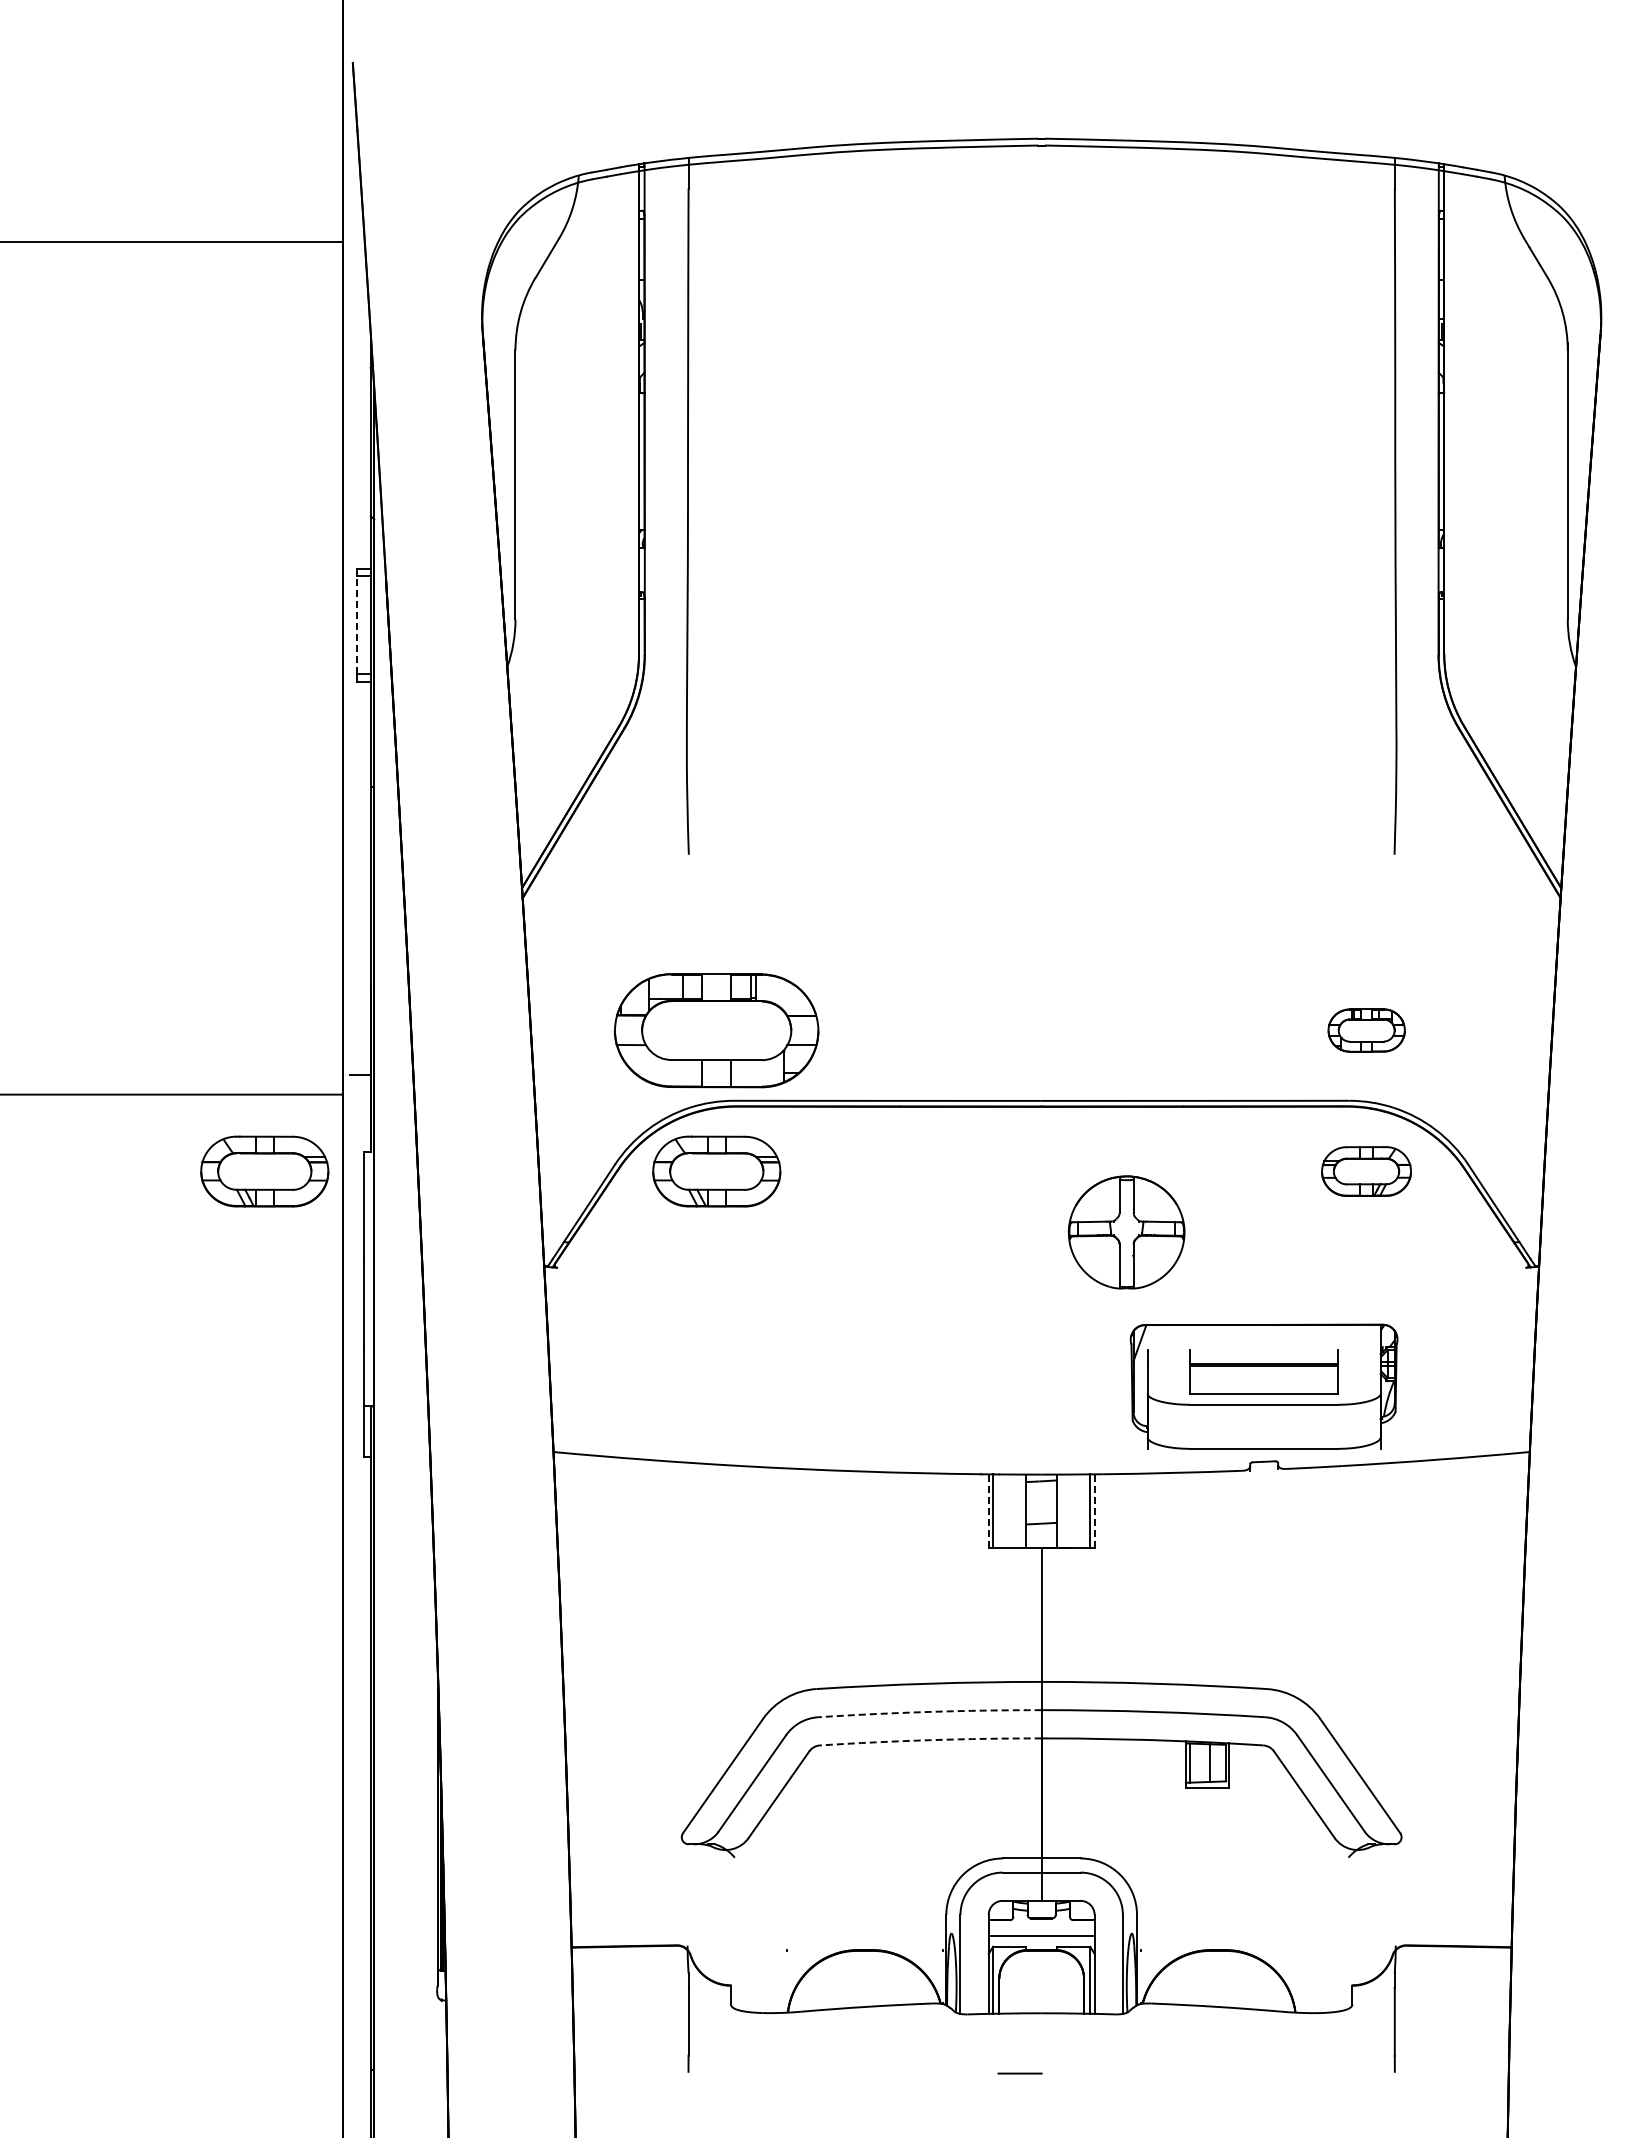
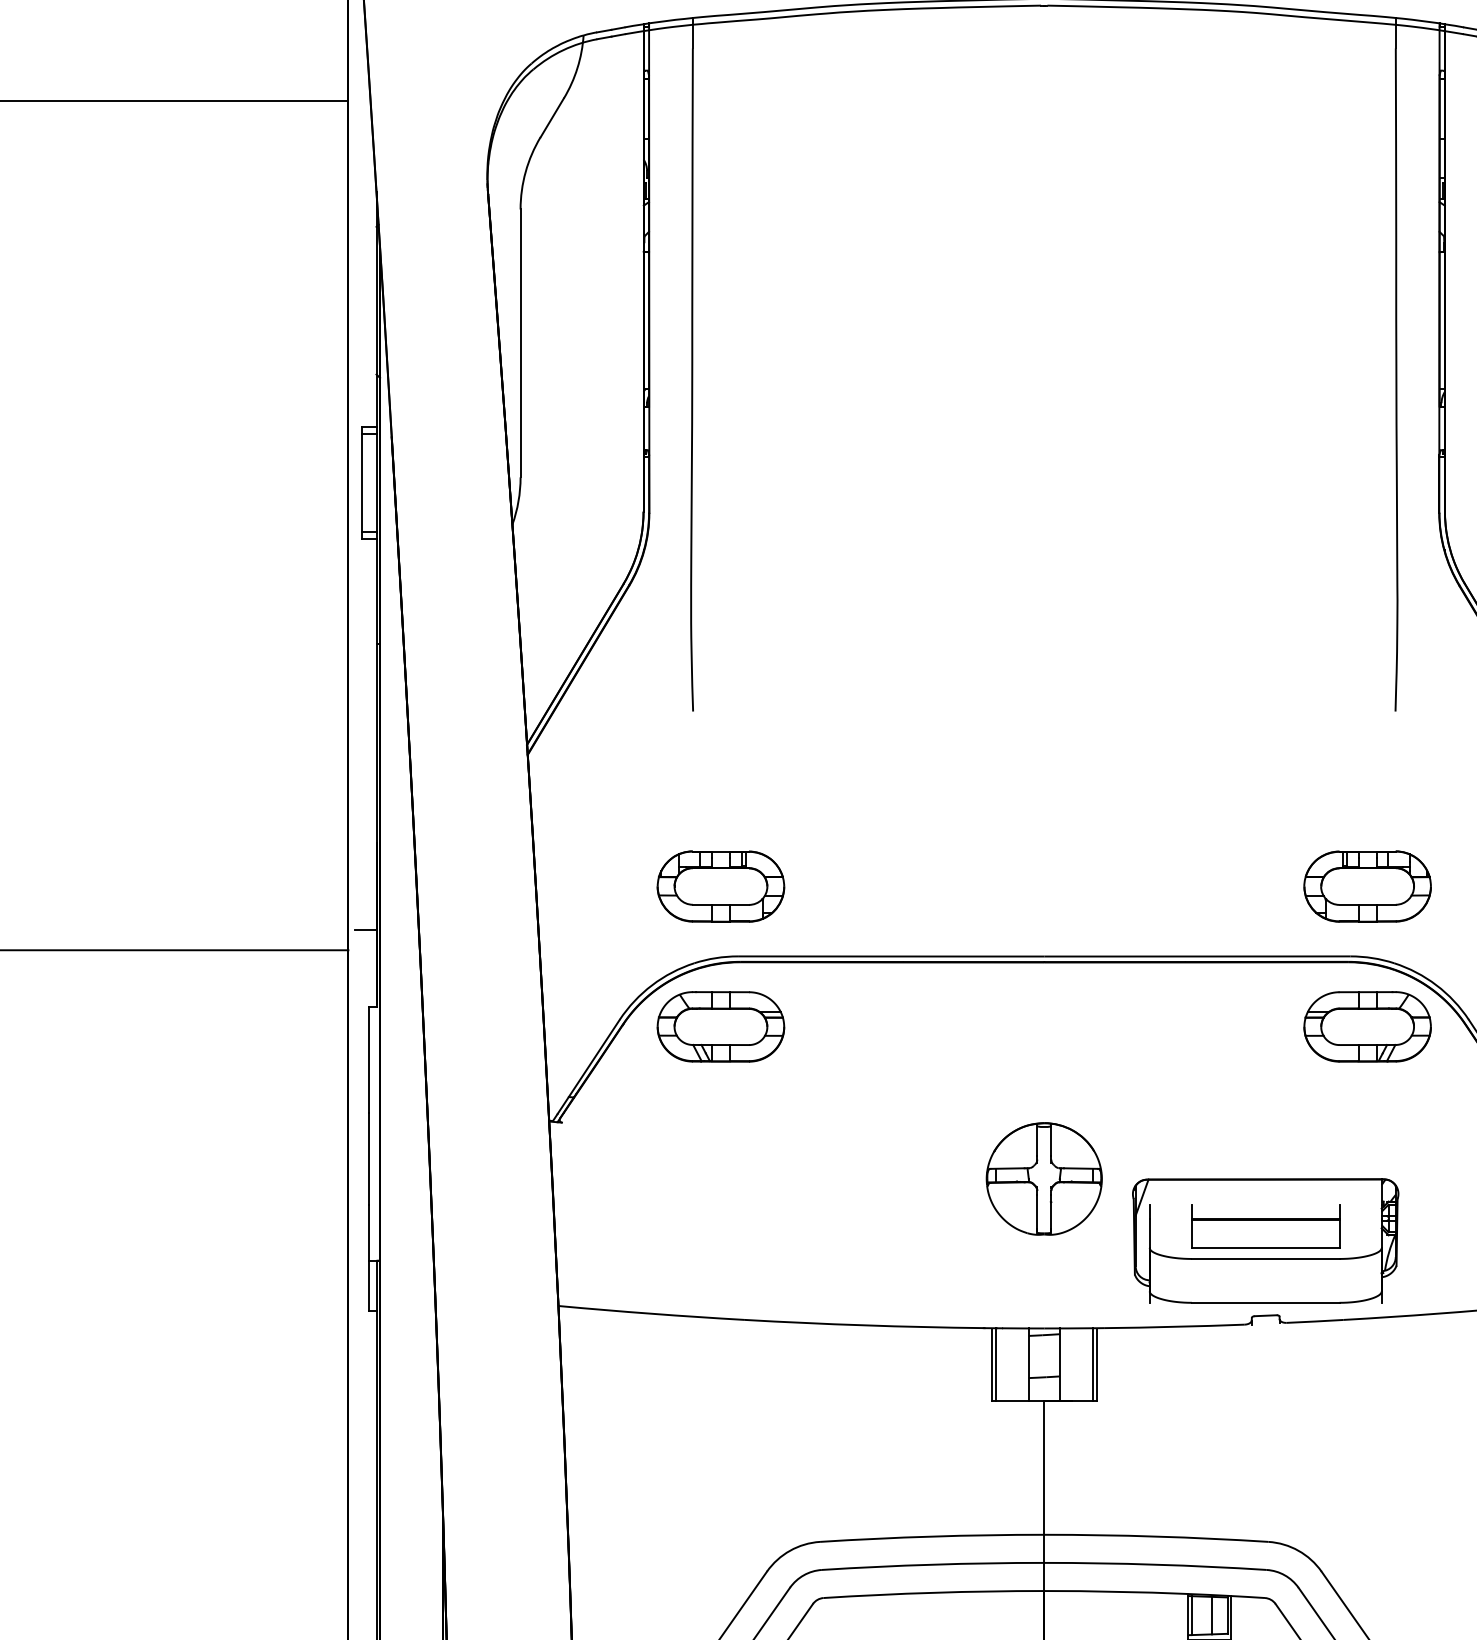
line: (356, 624) -> (362, 482), dashed -> solid
part: (716, 1030) -> (720, 886), size x0.62
part: (1366, 1030) -> (1367, 886), size x1.67
part: (264, 1171) -> (270, 1026), removed
part: (1366, 1171) -> (1367, 1026), size x1.43
part: (1126, 1232) -> (1044, 1179), moved
line: (988, 1510) -> (991, 1364), dashed -> solid
line: (1094, 1510) -> (1096, 1364), dashed -> solid
arc: (929, 1711) -> (932, 1564), dashed -> solid
arc: (930, 1740) -> (933, 1593), dashed -> solid

